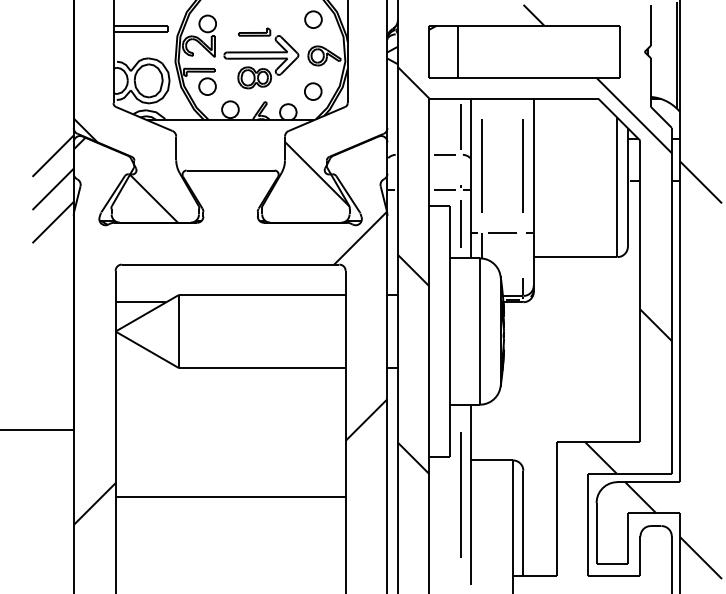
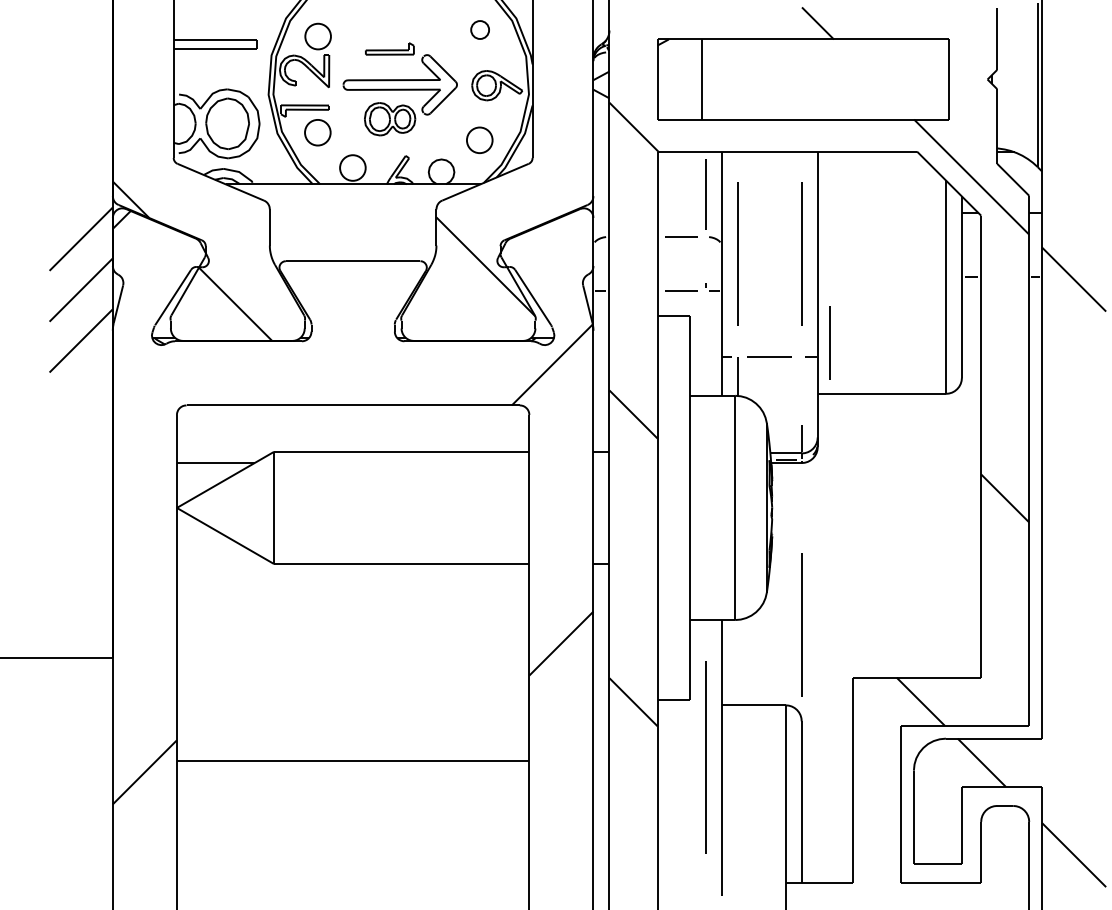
circle: (313, 19) -> (480, 29), size x0.7
line: (460, 223) -> (829, 342), moved
line: (522, 407) -> (800, 624), added

